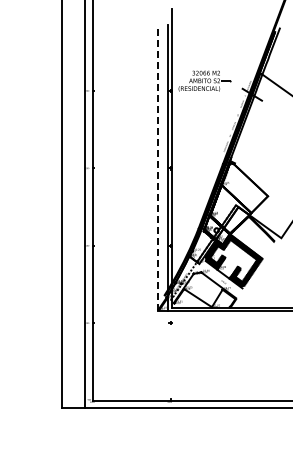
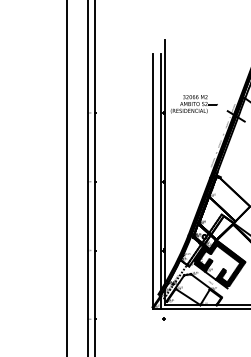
line: (158, 167) -> (152, 180), dashed -> solid

